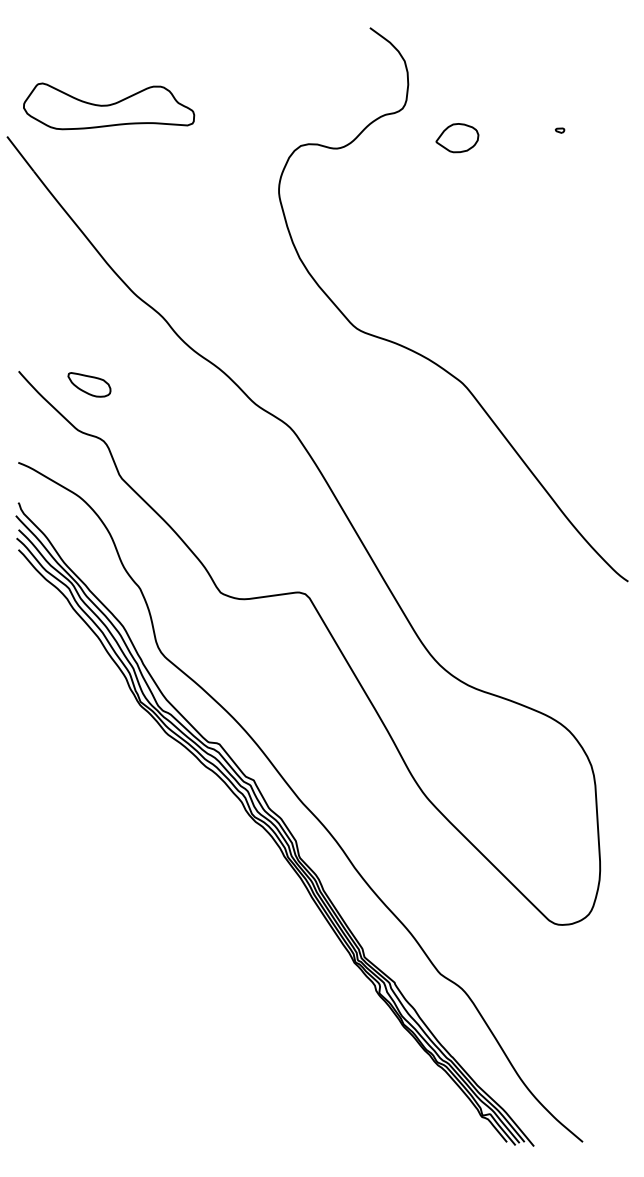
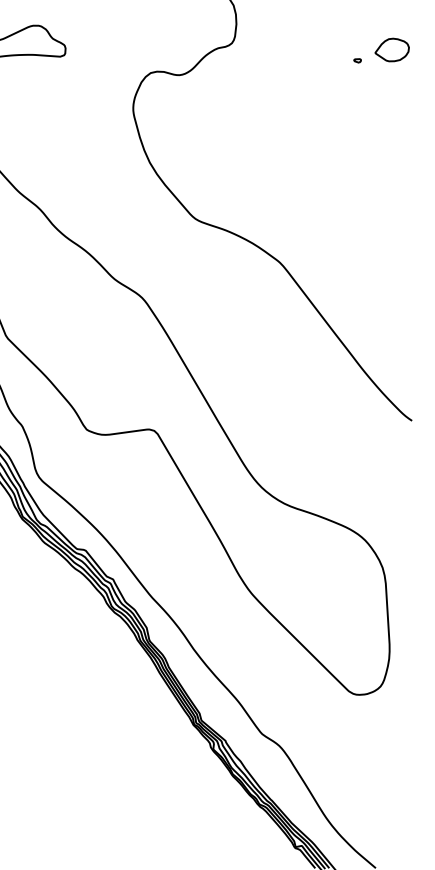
part: (457, 138) -> (392, 50), moved

